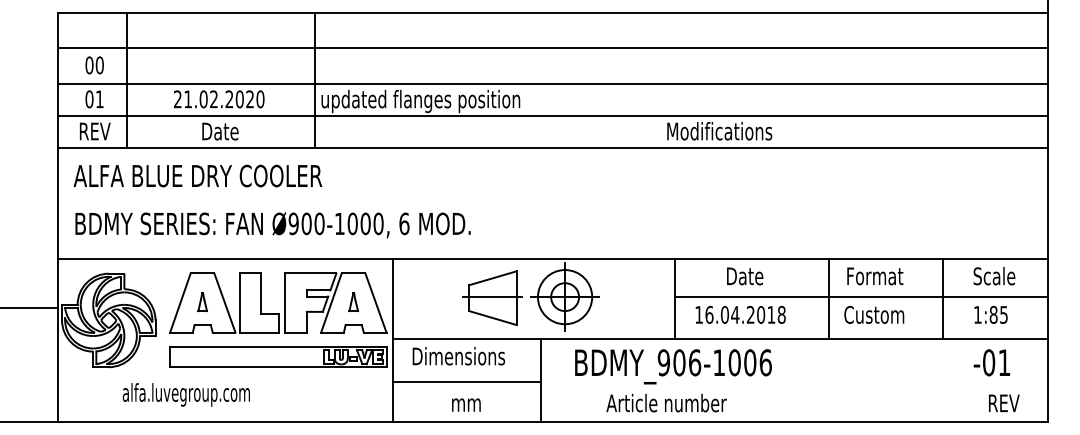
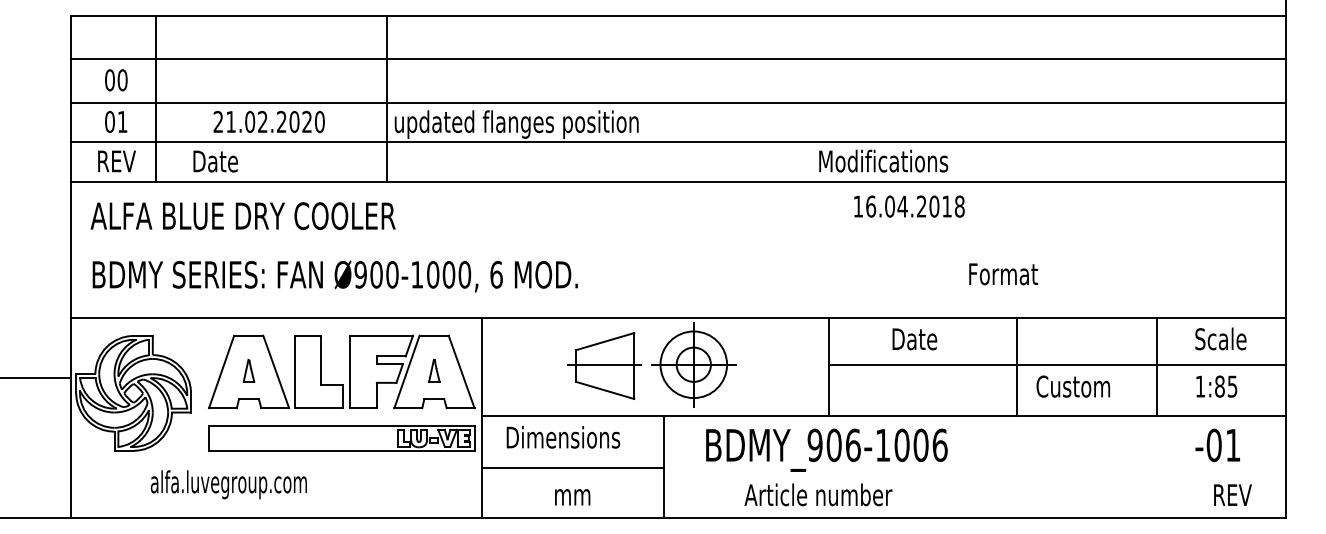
text: (220, 131) -> (215, 161), moved
text: (875, 276) -> (1003, 274), moved
text: (740, 314) -> (909, 206), moved

